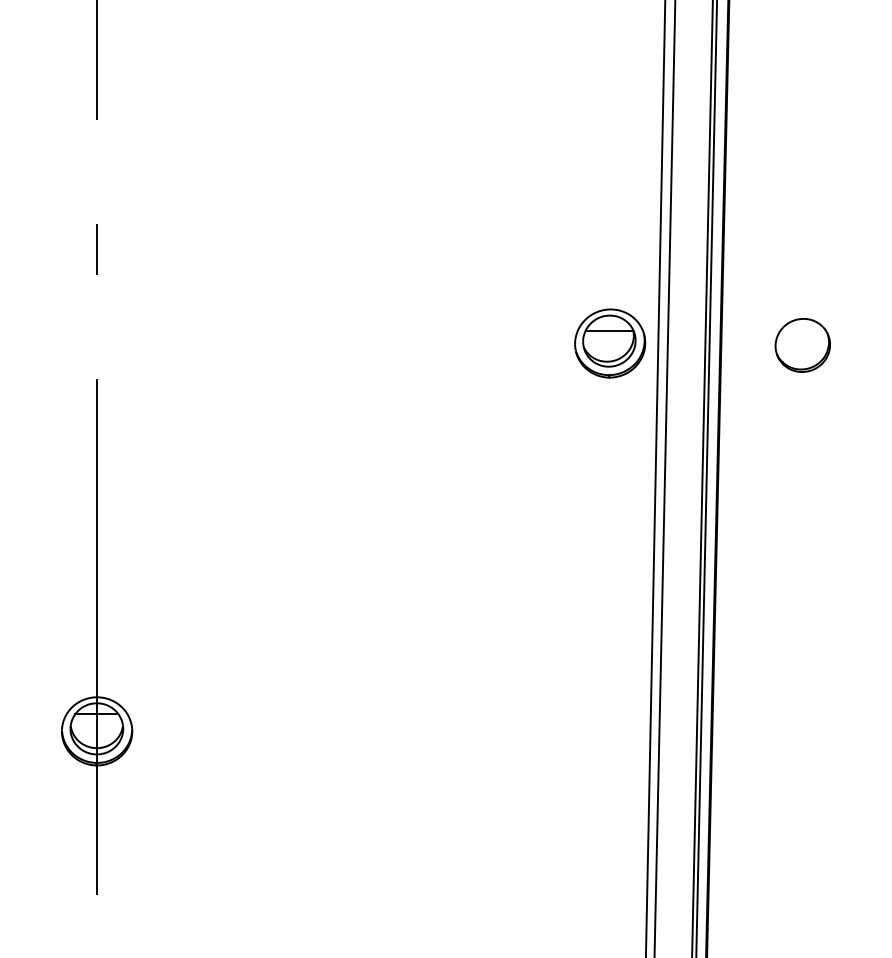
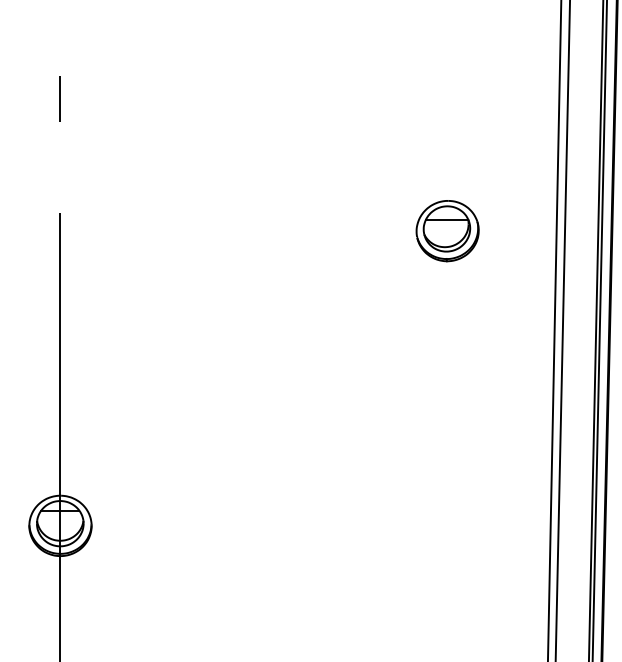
part: (610, 343) -> (447, 231), moved

